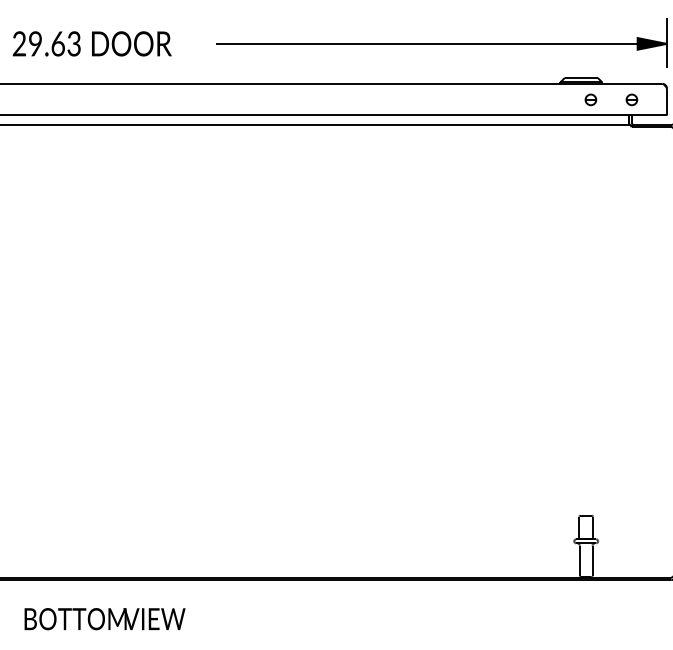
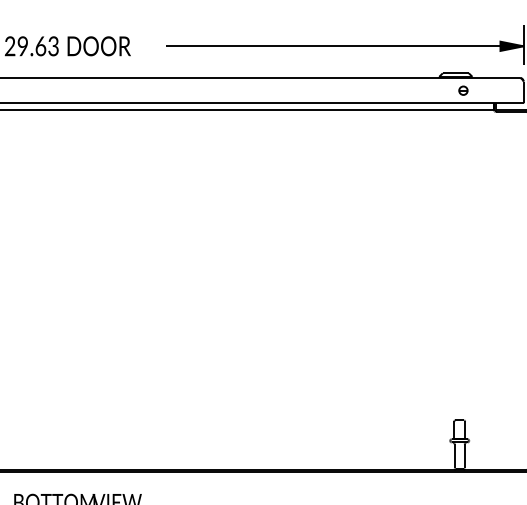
part: (631, 99) -> (495, 90), removed

